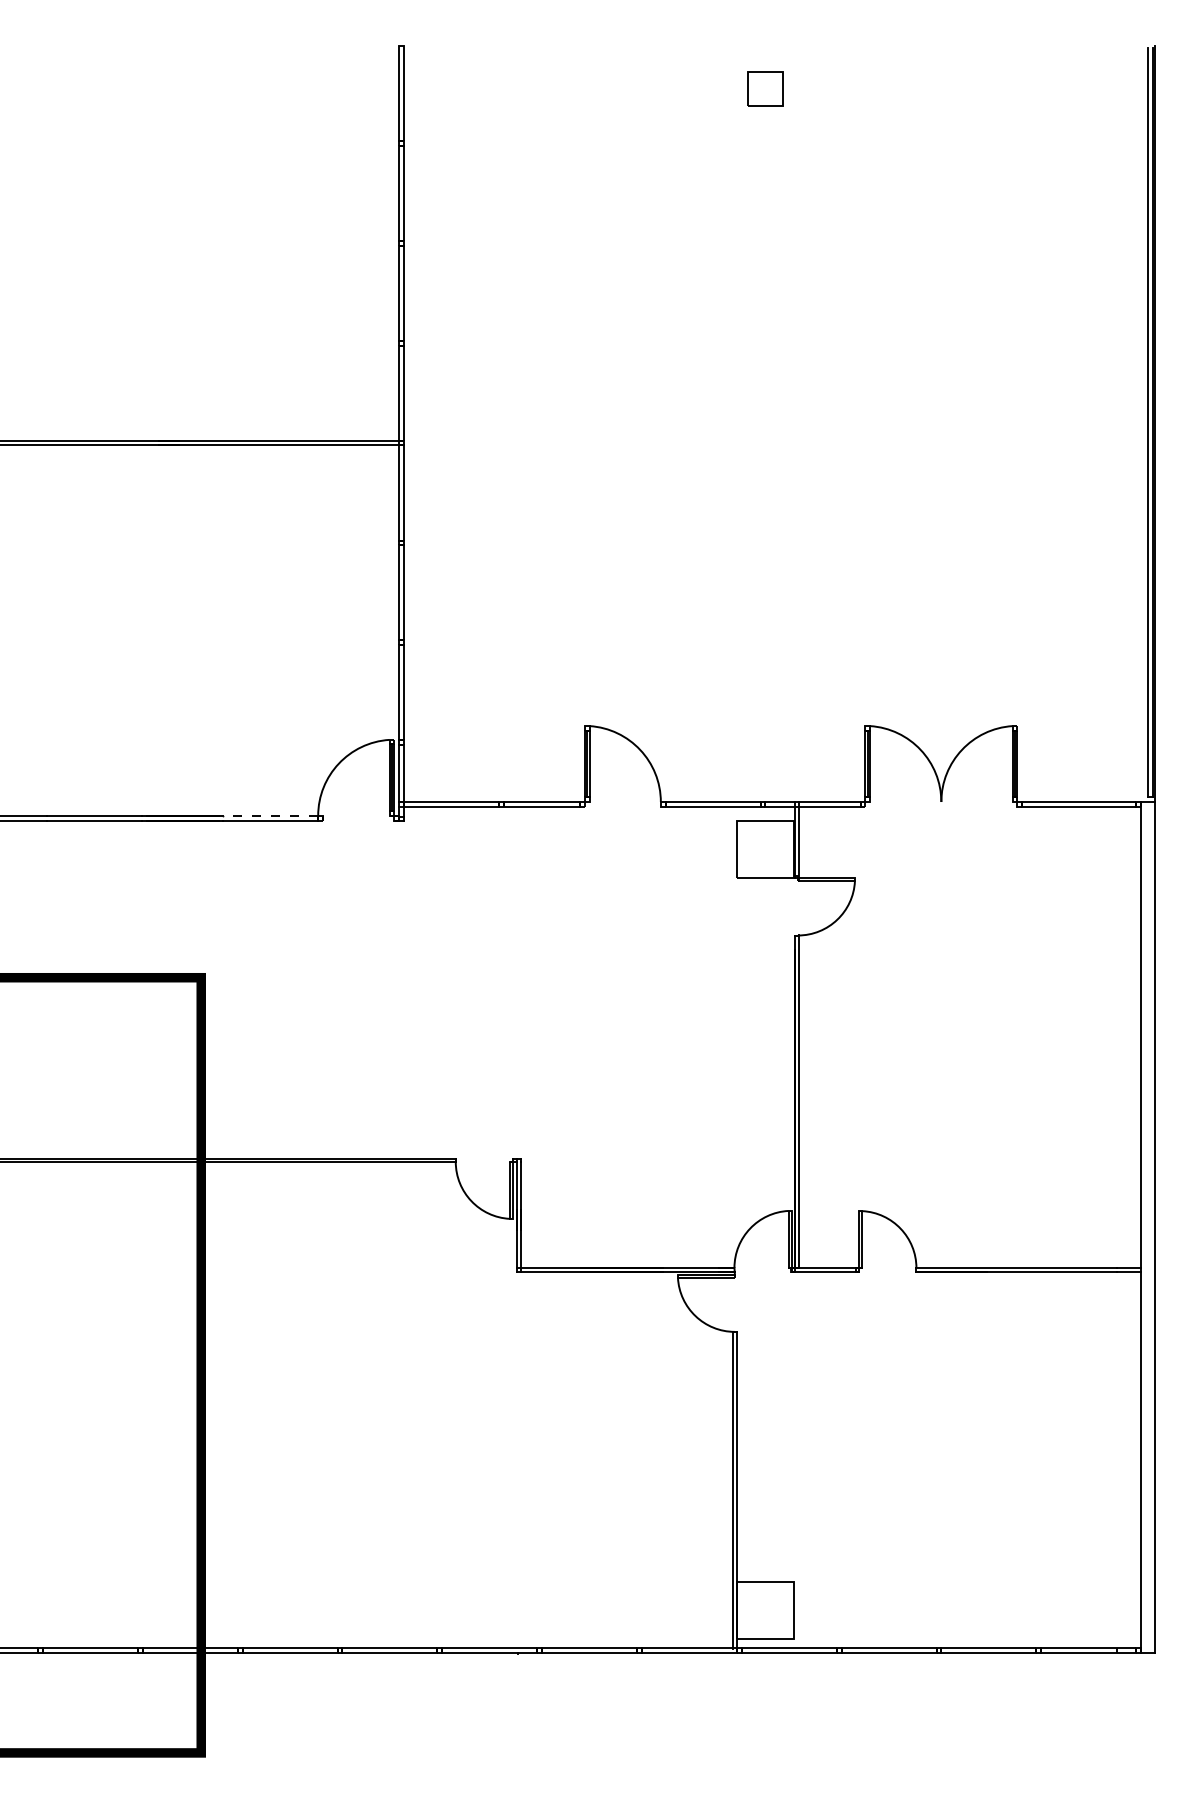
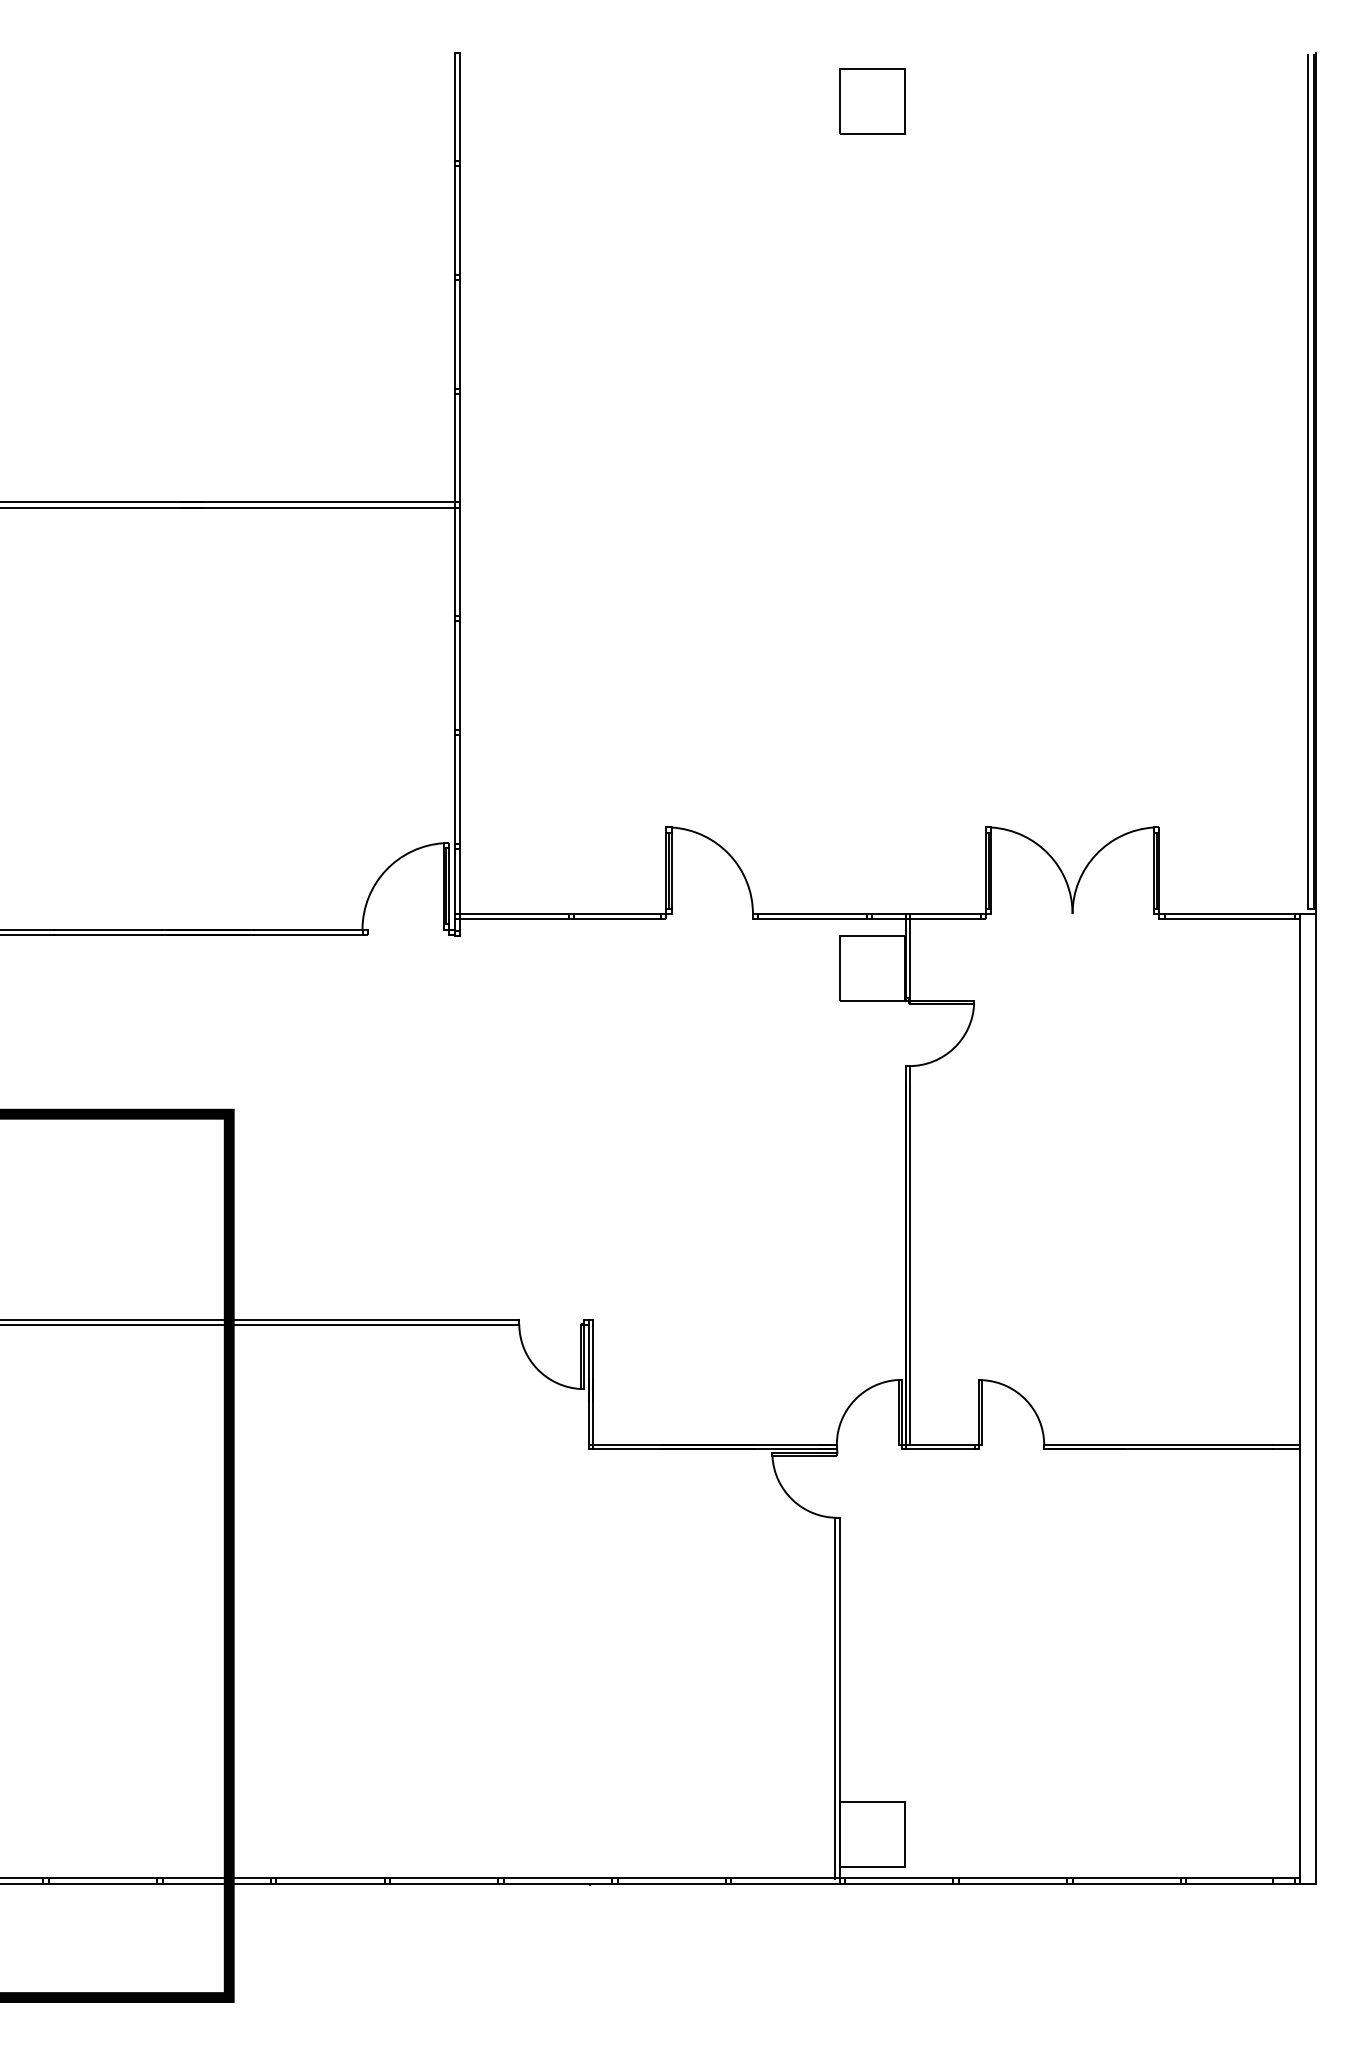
part: (765, 88) -> (872, 100), size x1.67
line: (270, 815) -> (308, 929), dashed -> solid

